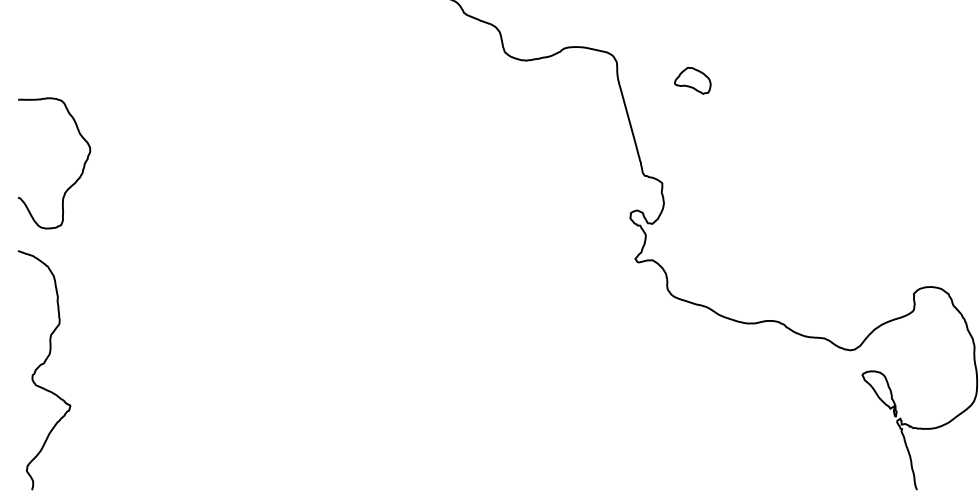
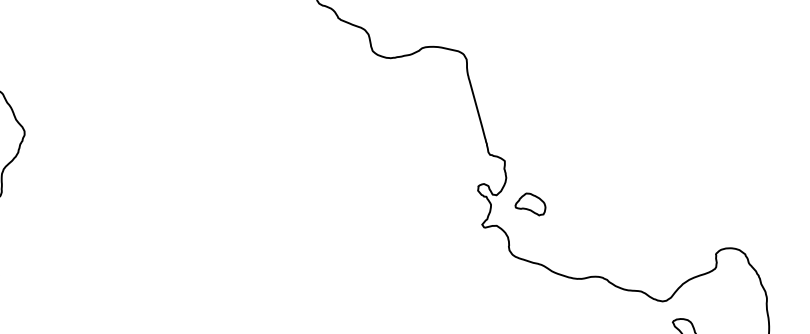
part: (692, 80) -> (530, 204), moved

